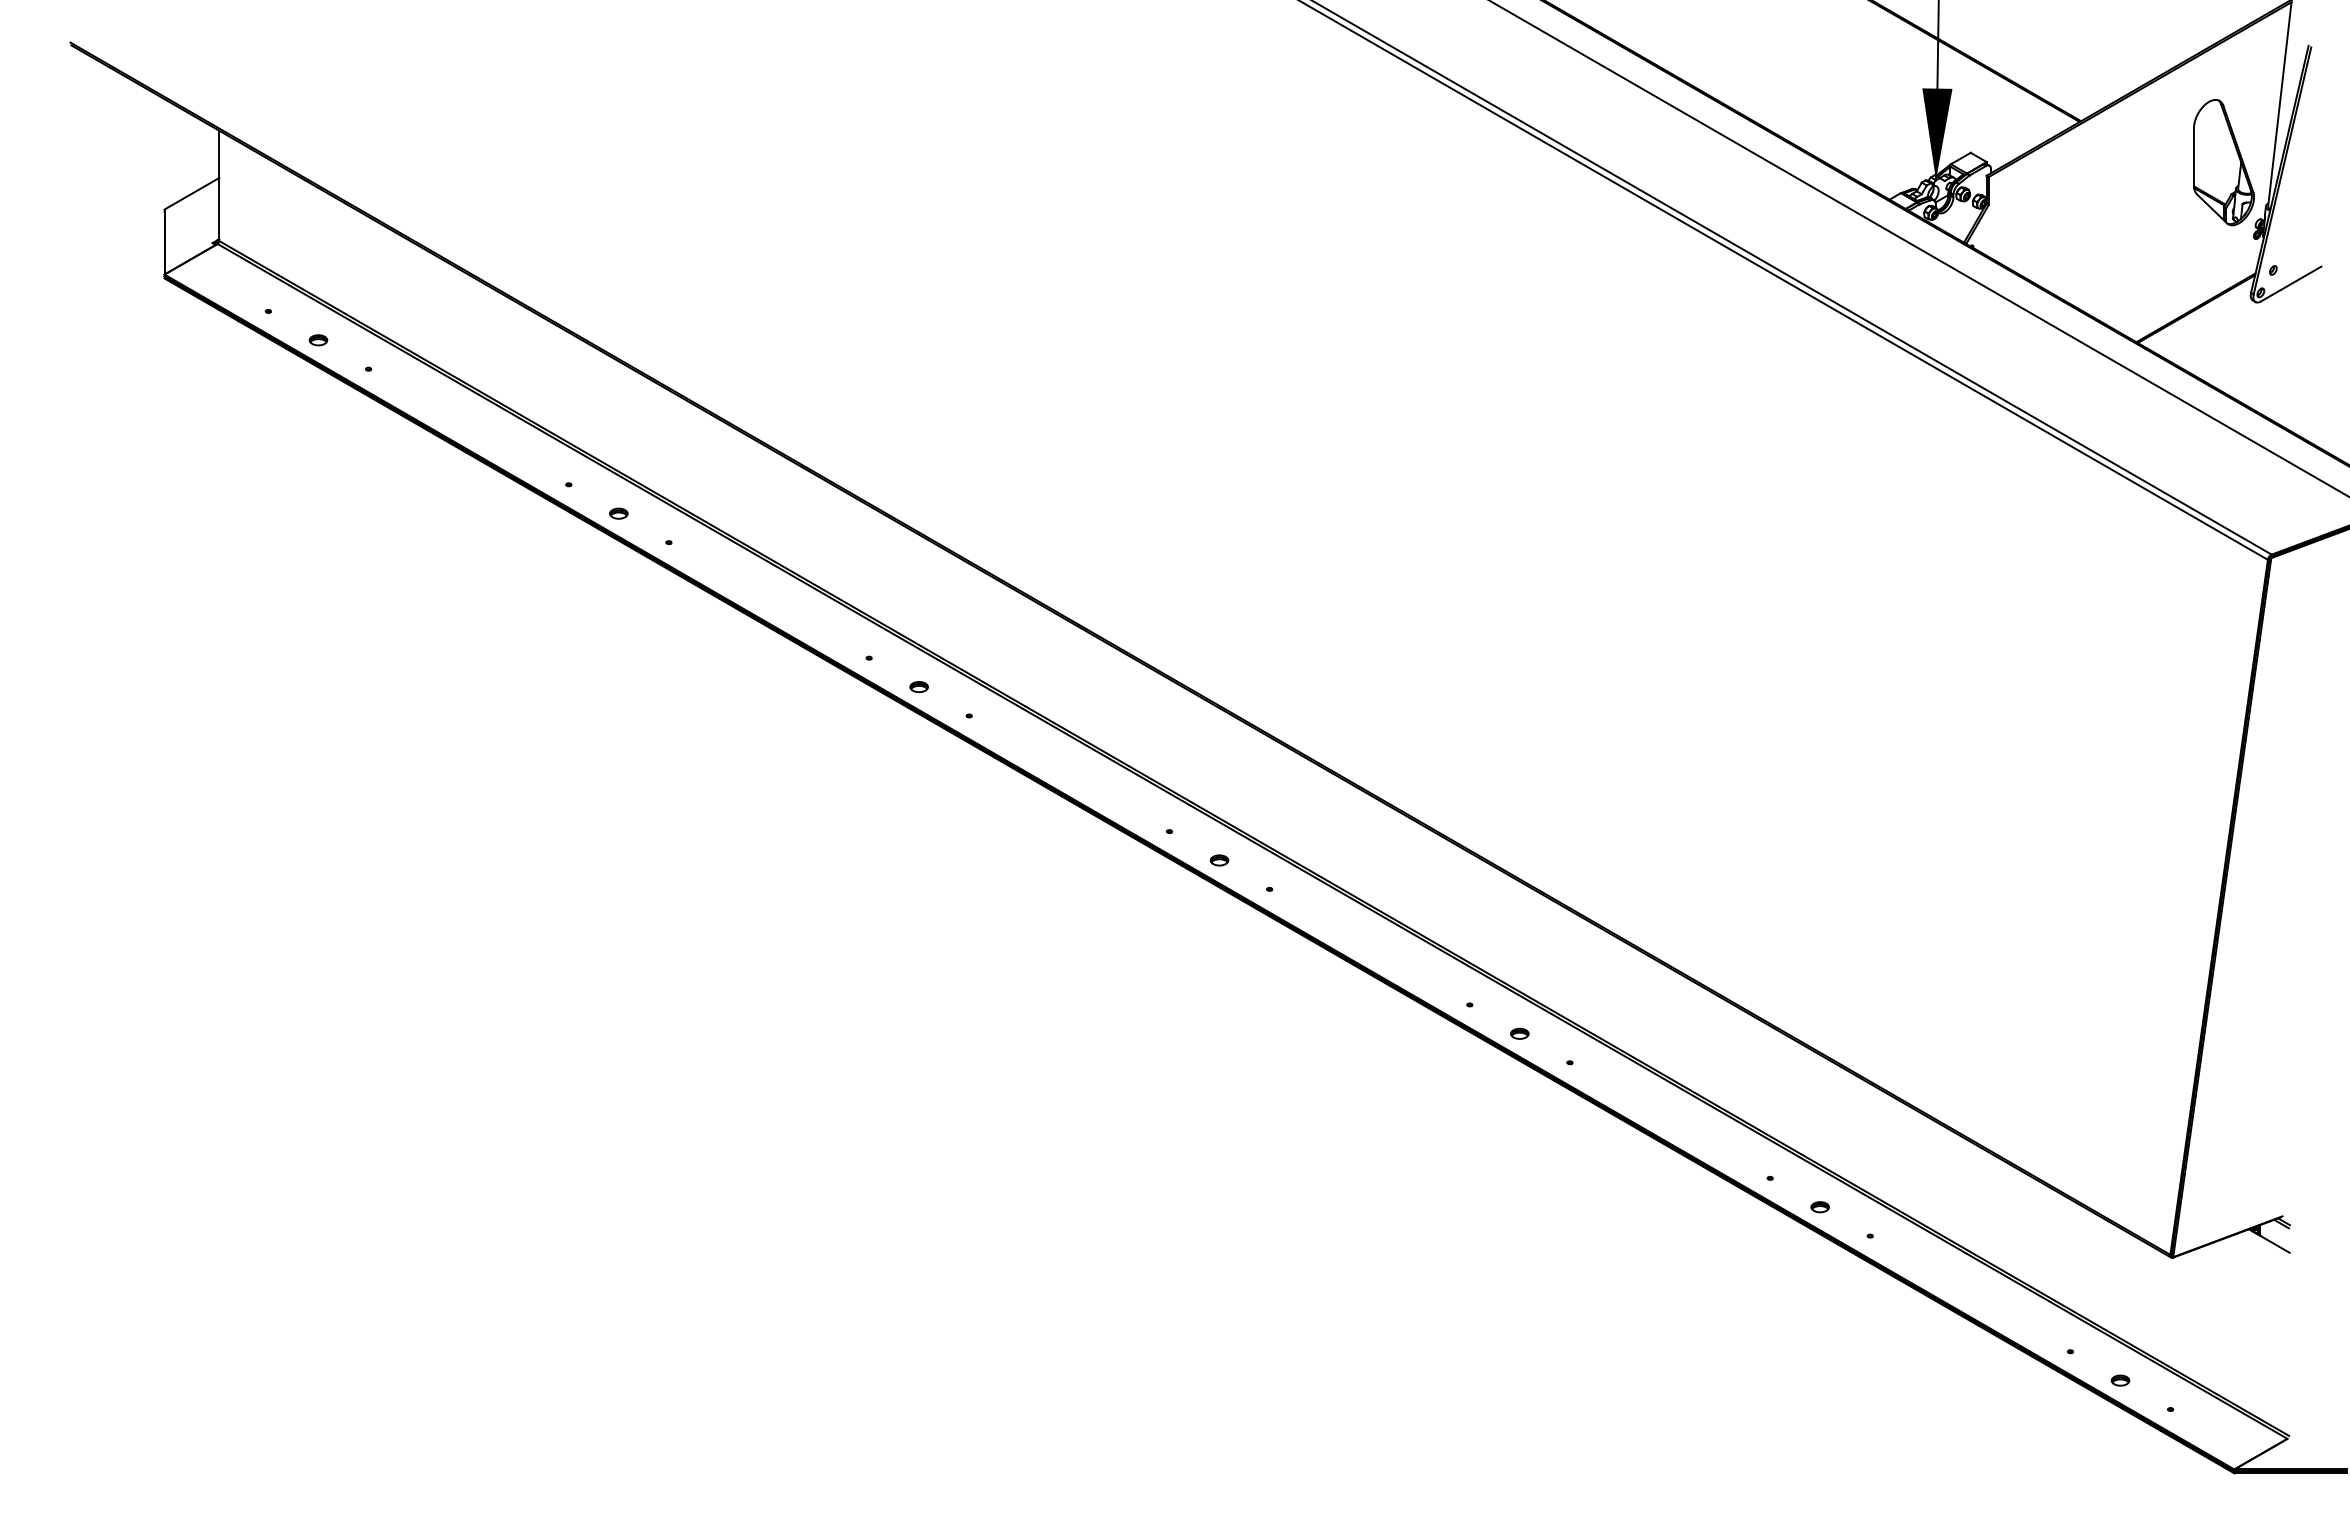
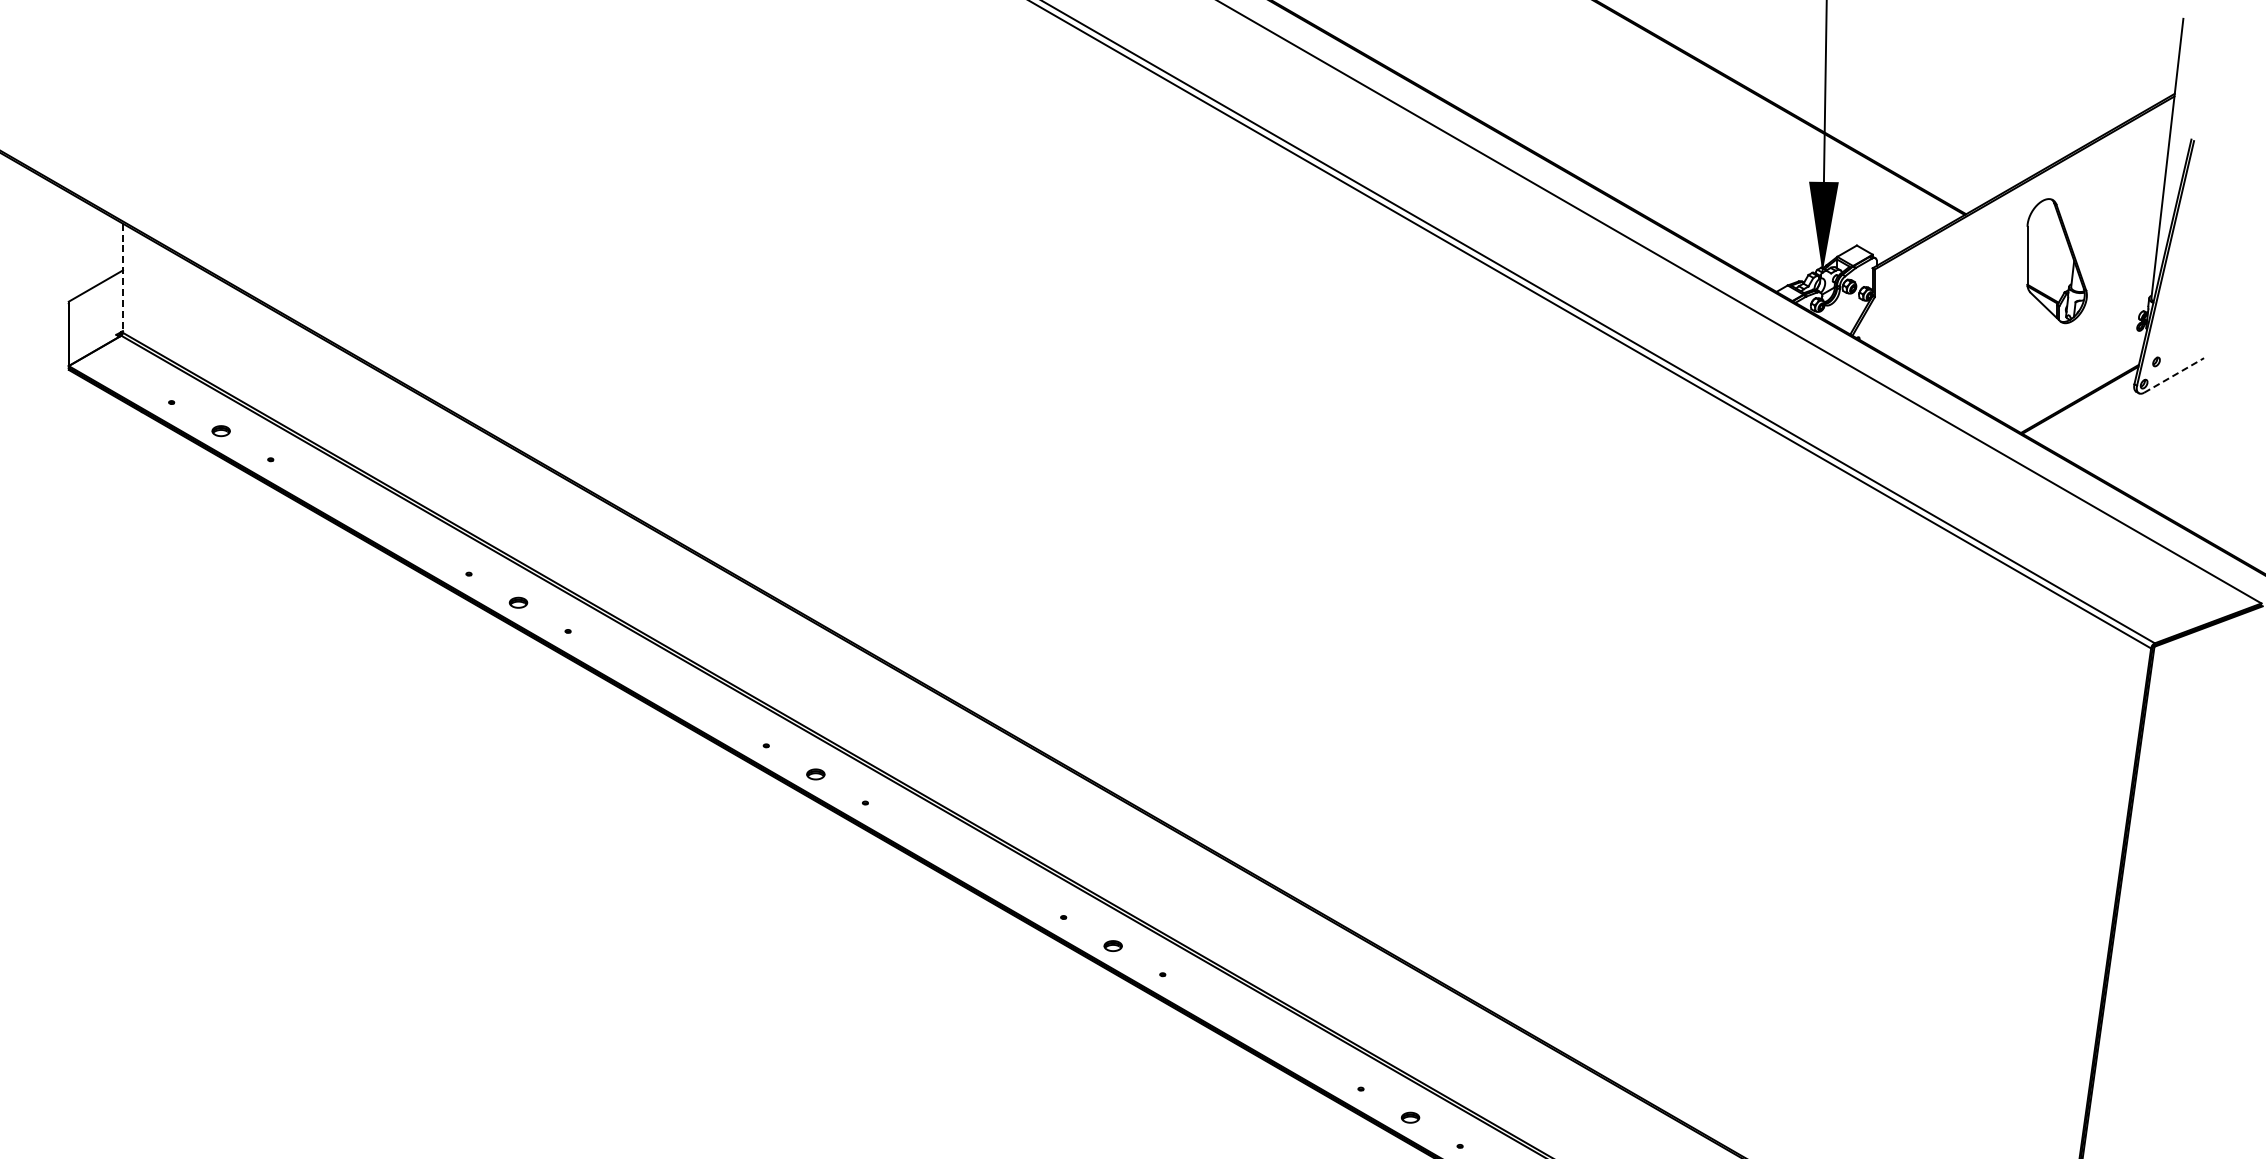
part: (2223, 162) -> (2056, 261), moved
line: (219, 186) -> (123, 278), solid -> dashed
line: (2291, 284) -> (2174, 375), solid -> dashed

